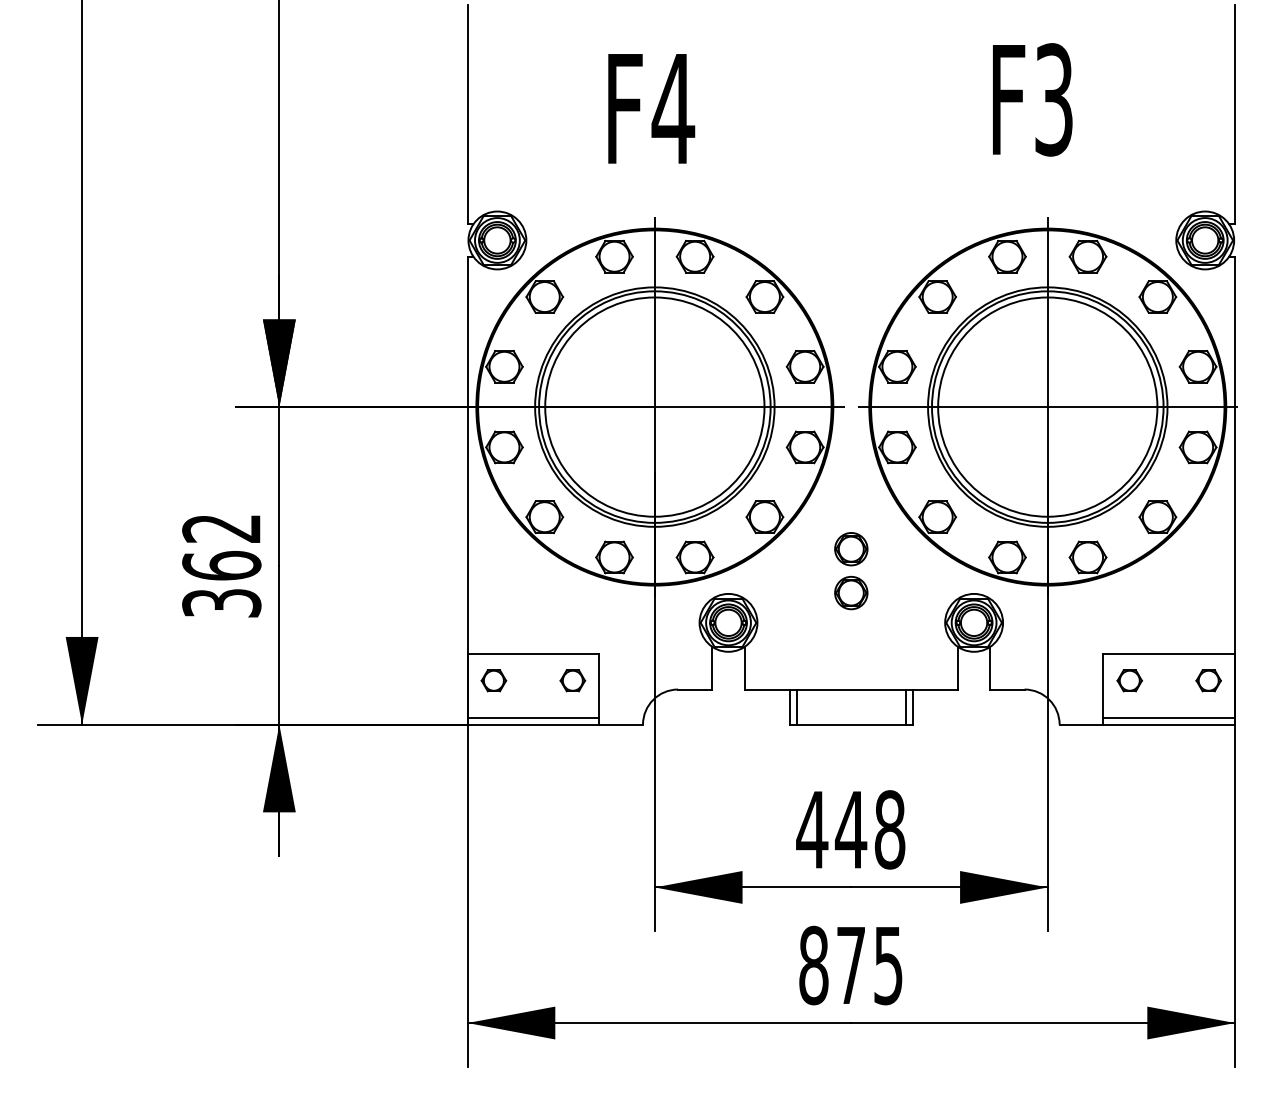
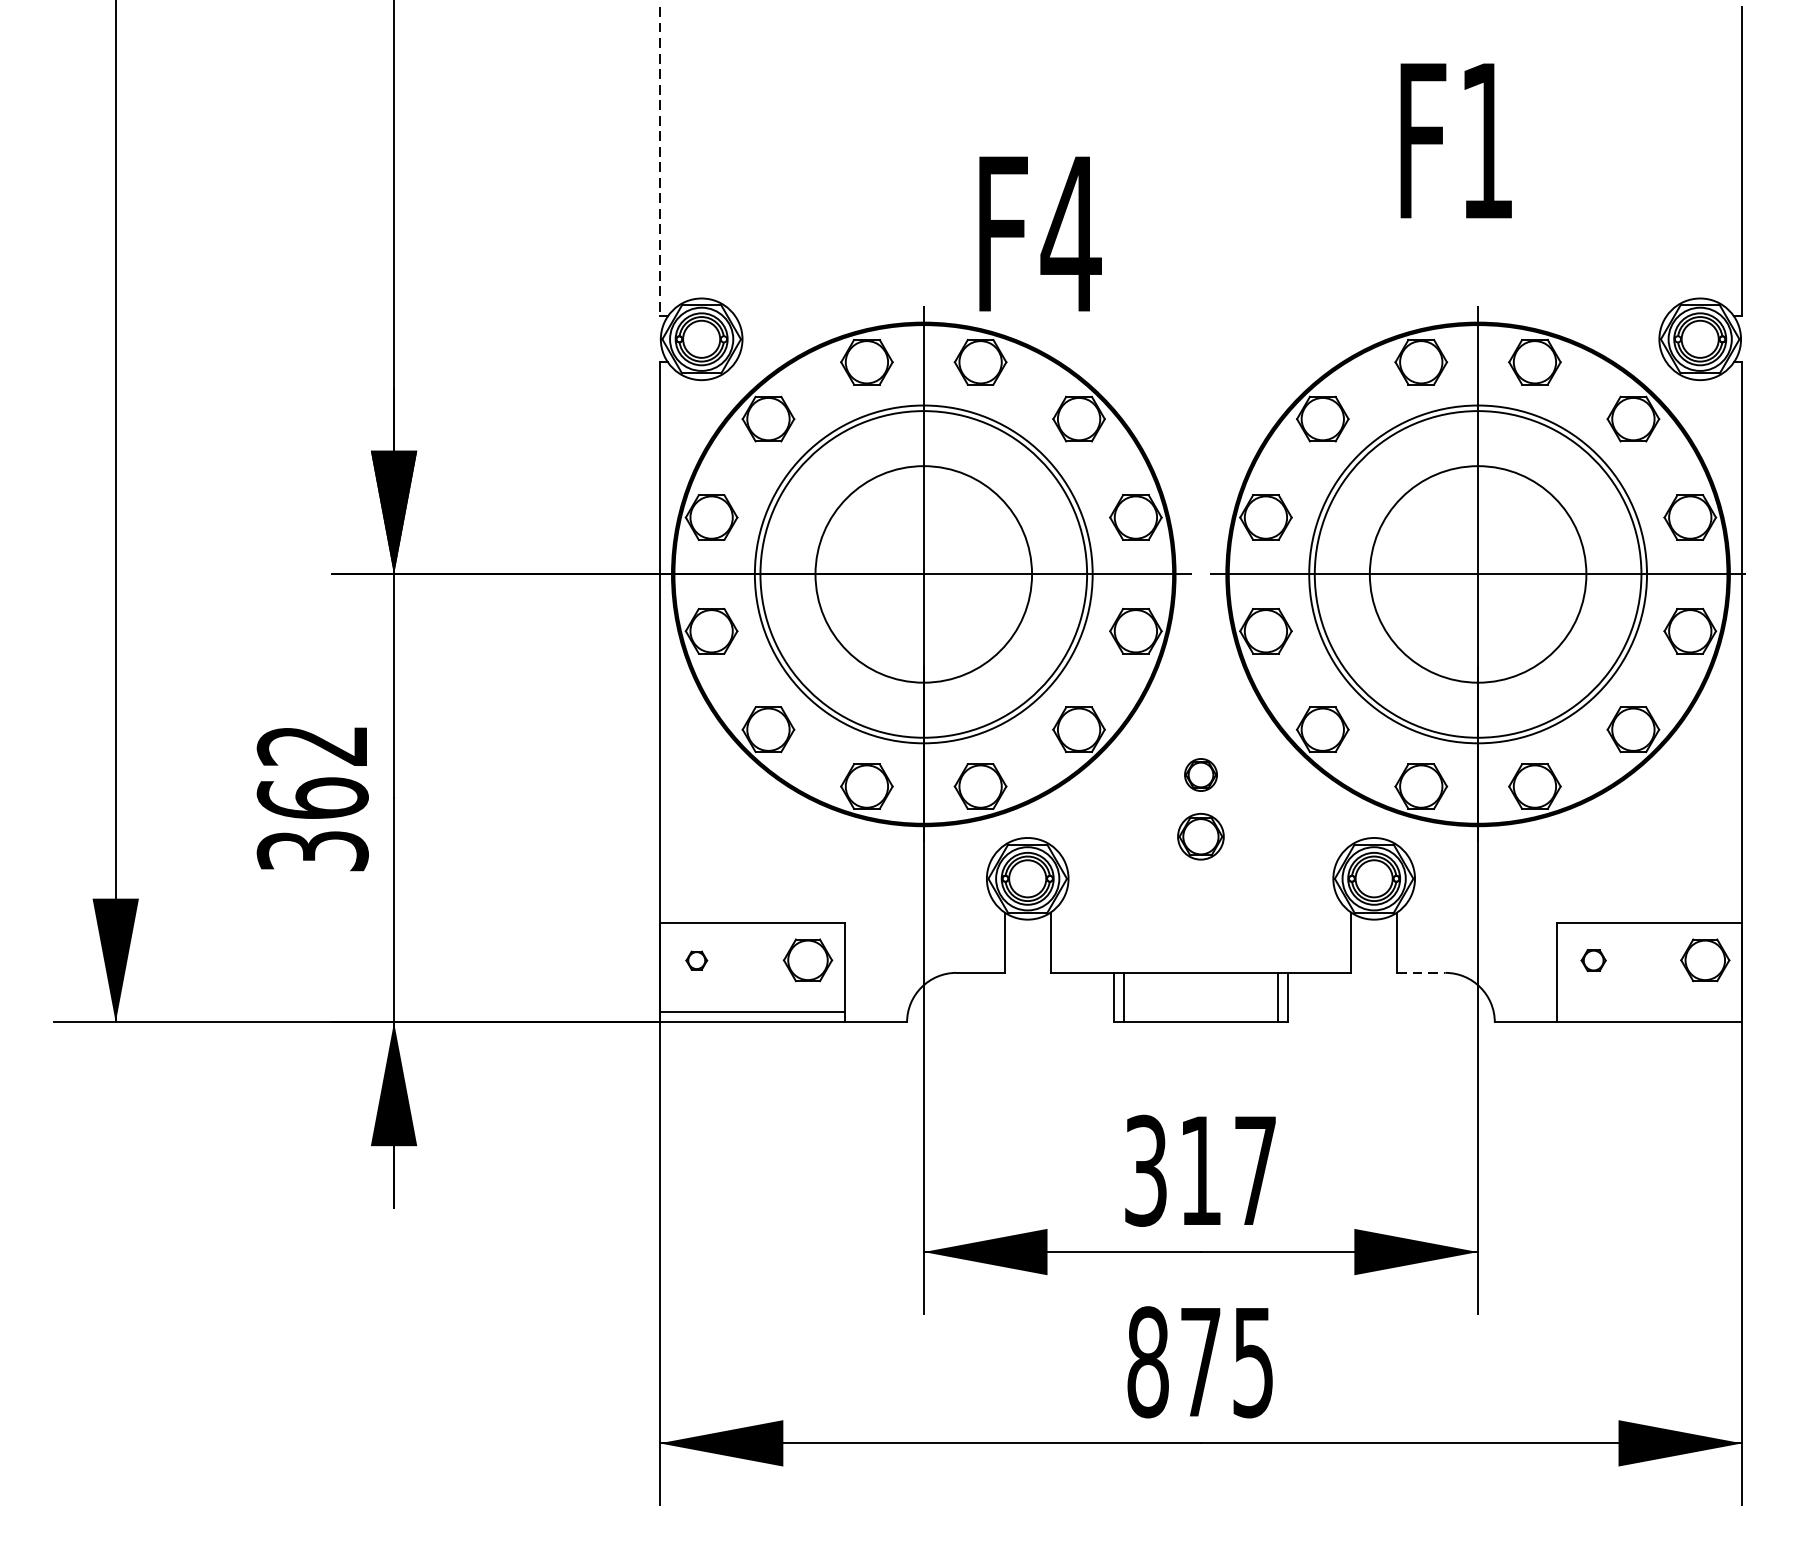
text: (1053, 99) -> (1486, 140), F3 -> F1
text: (651, 108) -> (1040, 233), moved
line: (467, 114) -> (659, 161), solid -> dashed
circle: (654, 406) -> (923, 573), size x0.7
circle: (1047, 406) -> (1477, 573), size x0.7
part: (851, 549) -> (1201, 775), size x0.7
part: (493, 680) -> (696, 960), size x0.6
part: (572, 680) -> (807, 960), size x1.4
part: (1129, 680) -> (1593, 960), size x0.7
part: (1208, 680) -> (1704, 960), size x1.4
line: (1007, 689) -> (1421, 972), solid -> dashed
line: (1169, 717) -> (1649, 1012), removed
text: (850, 829) -> (1199, 1170), 448 -> 317

